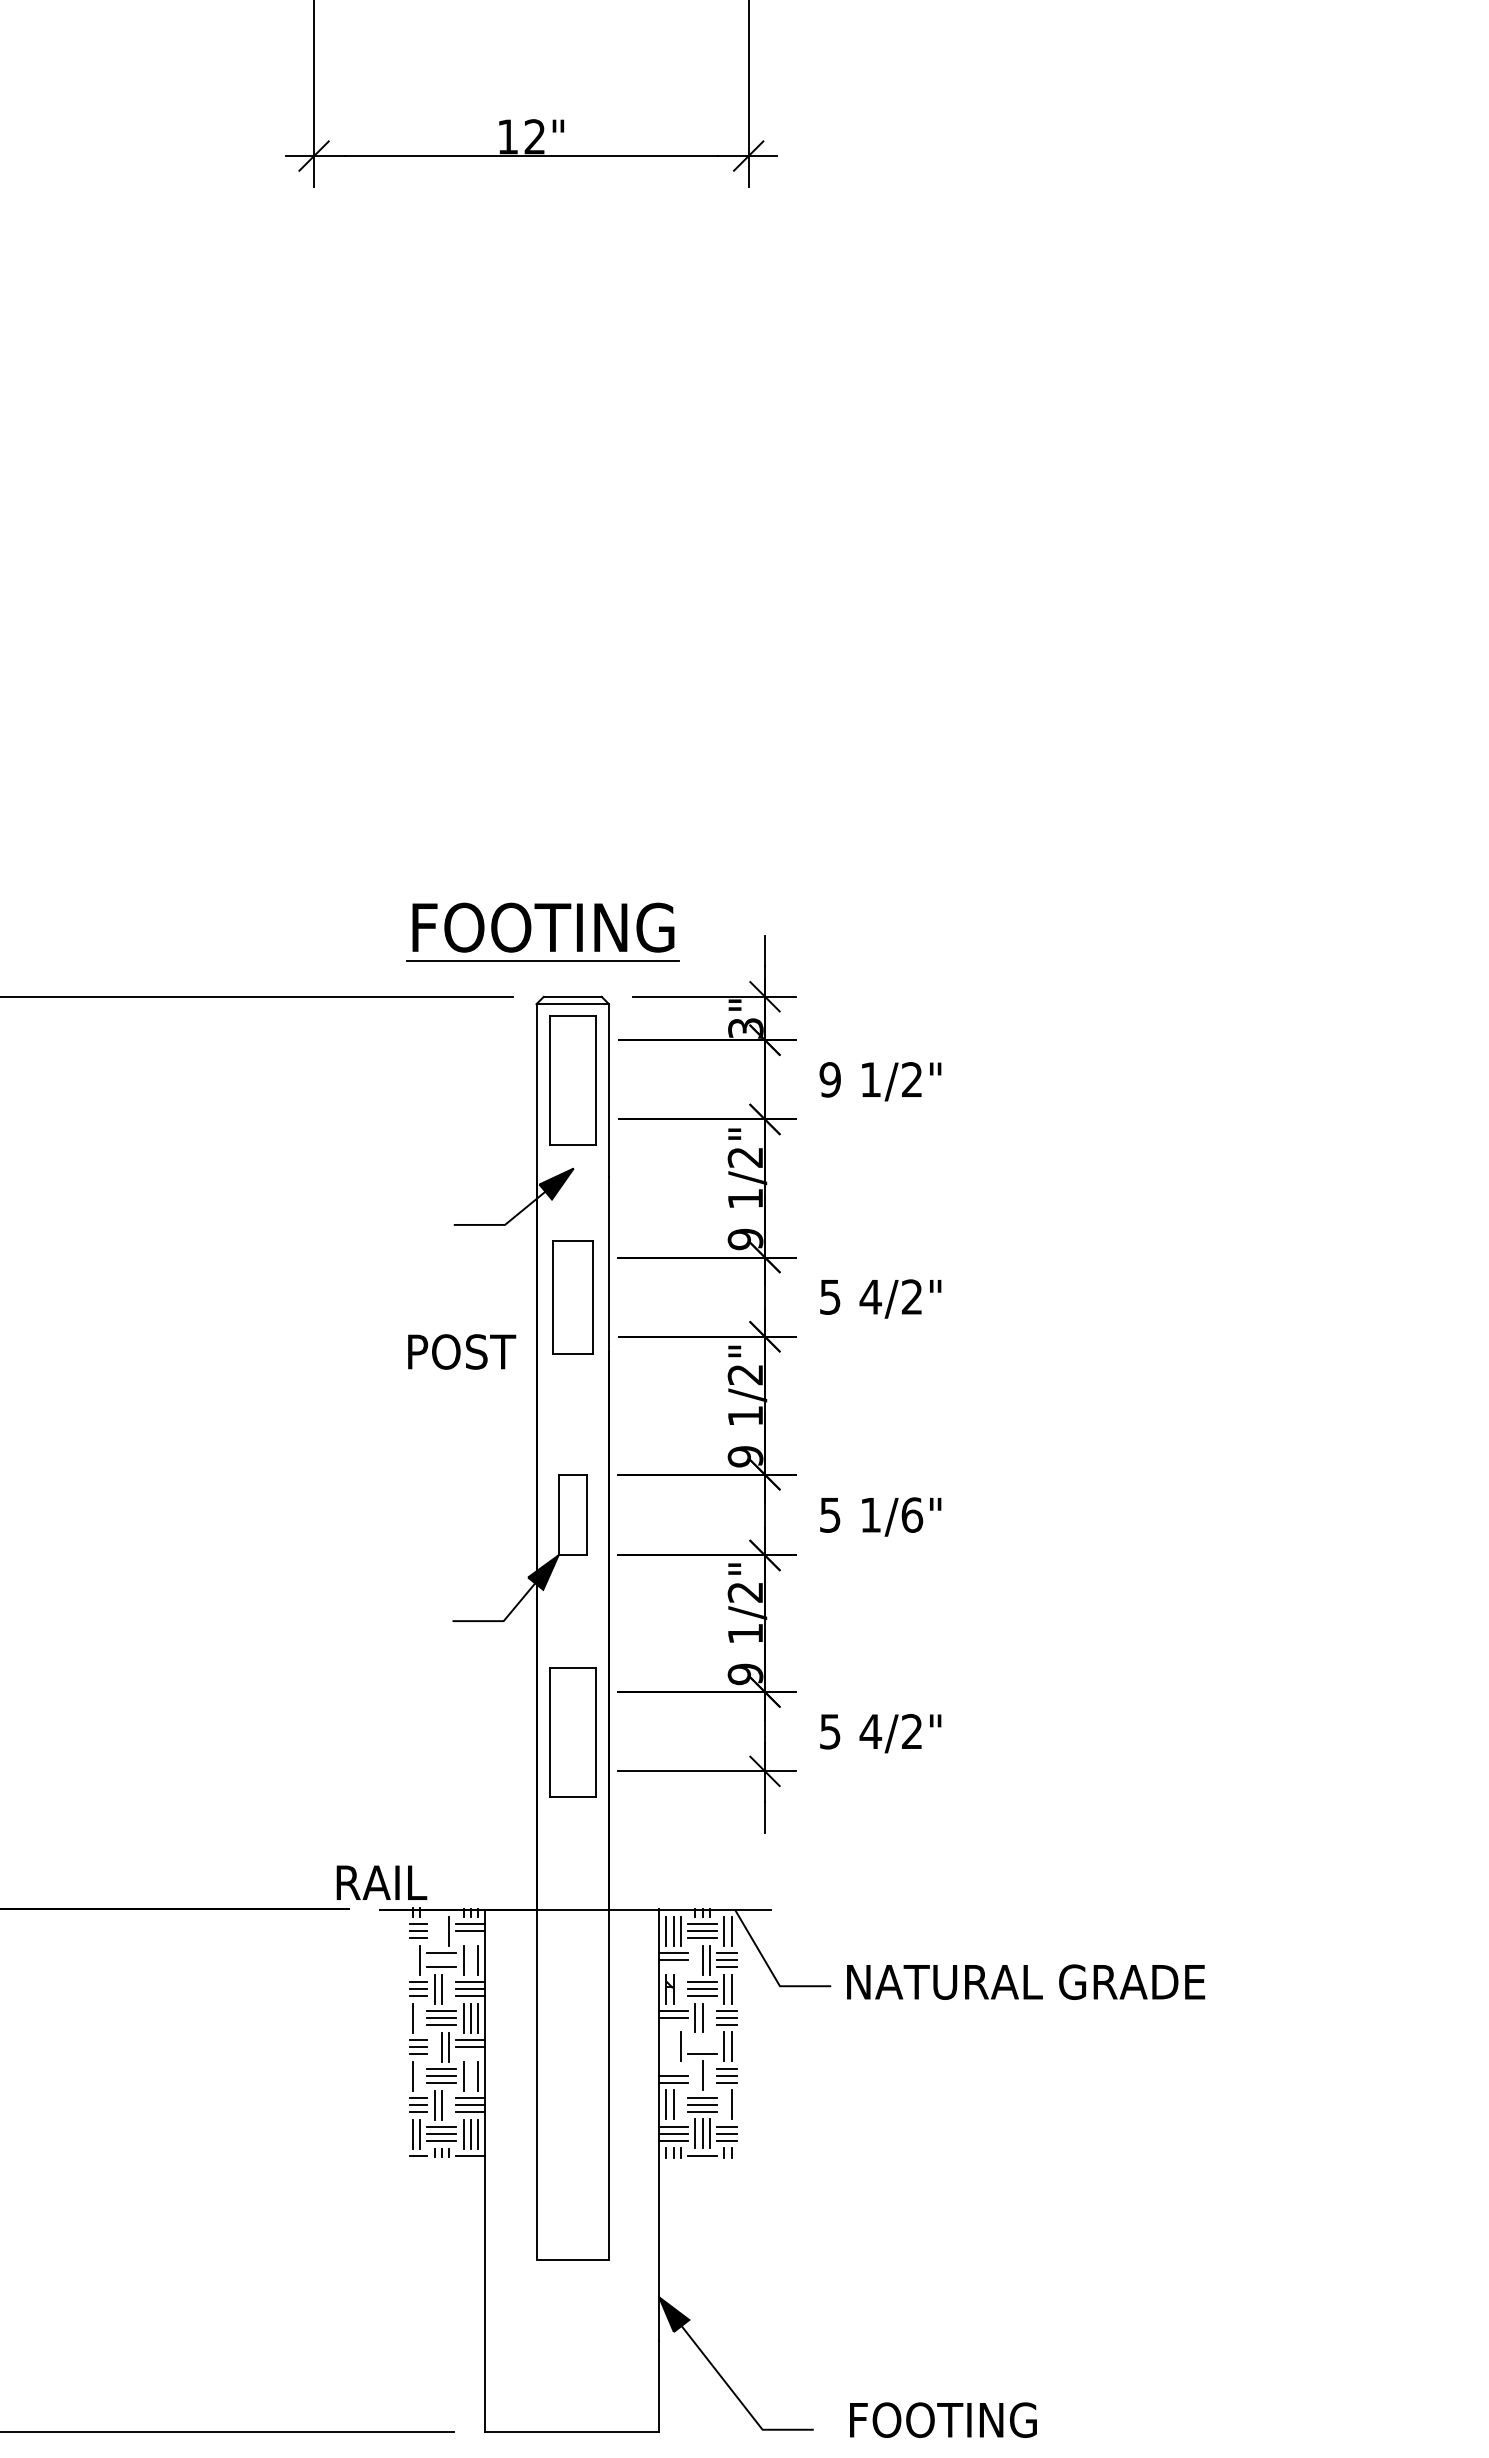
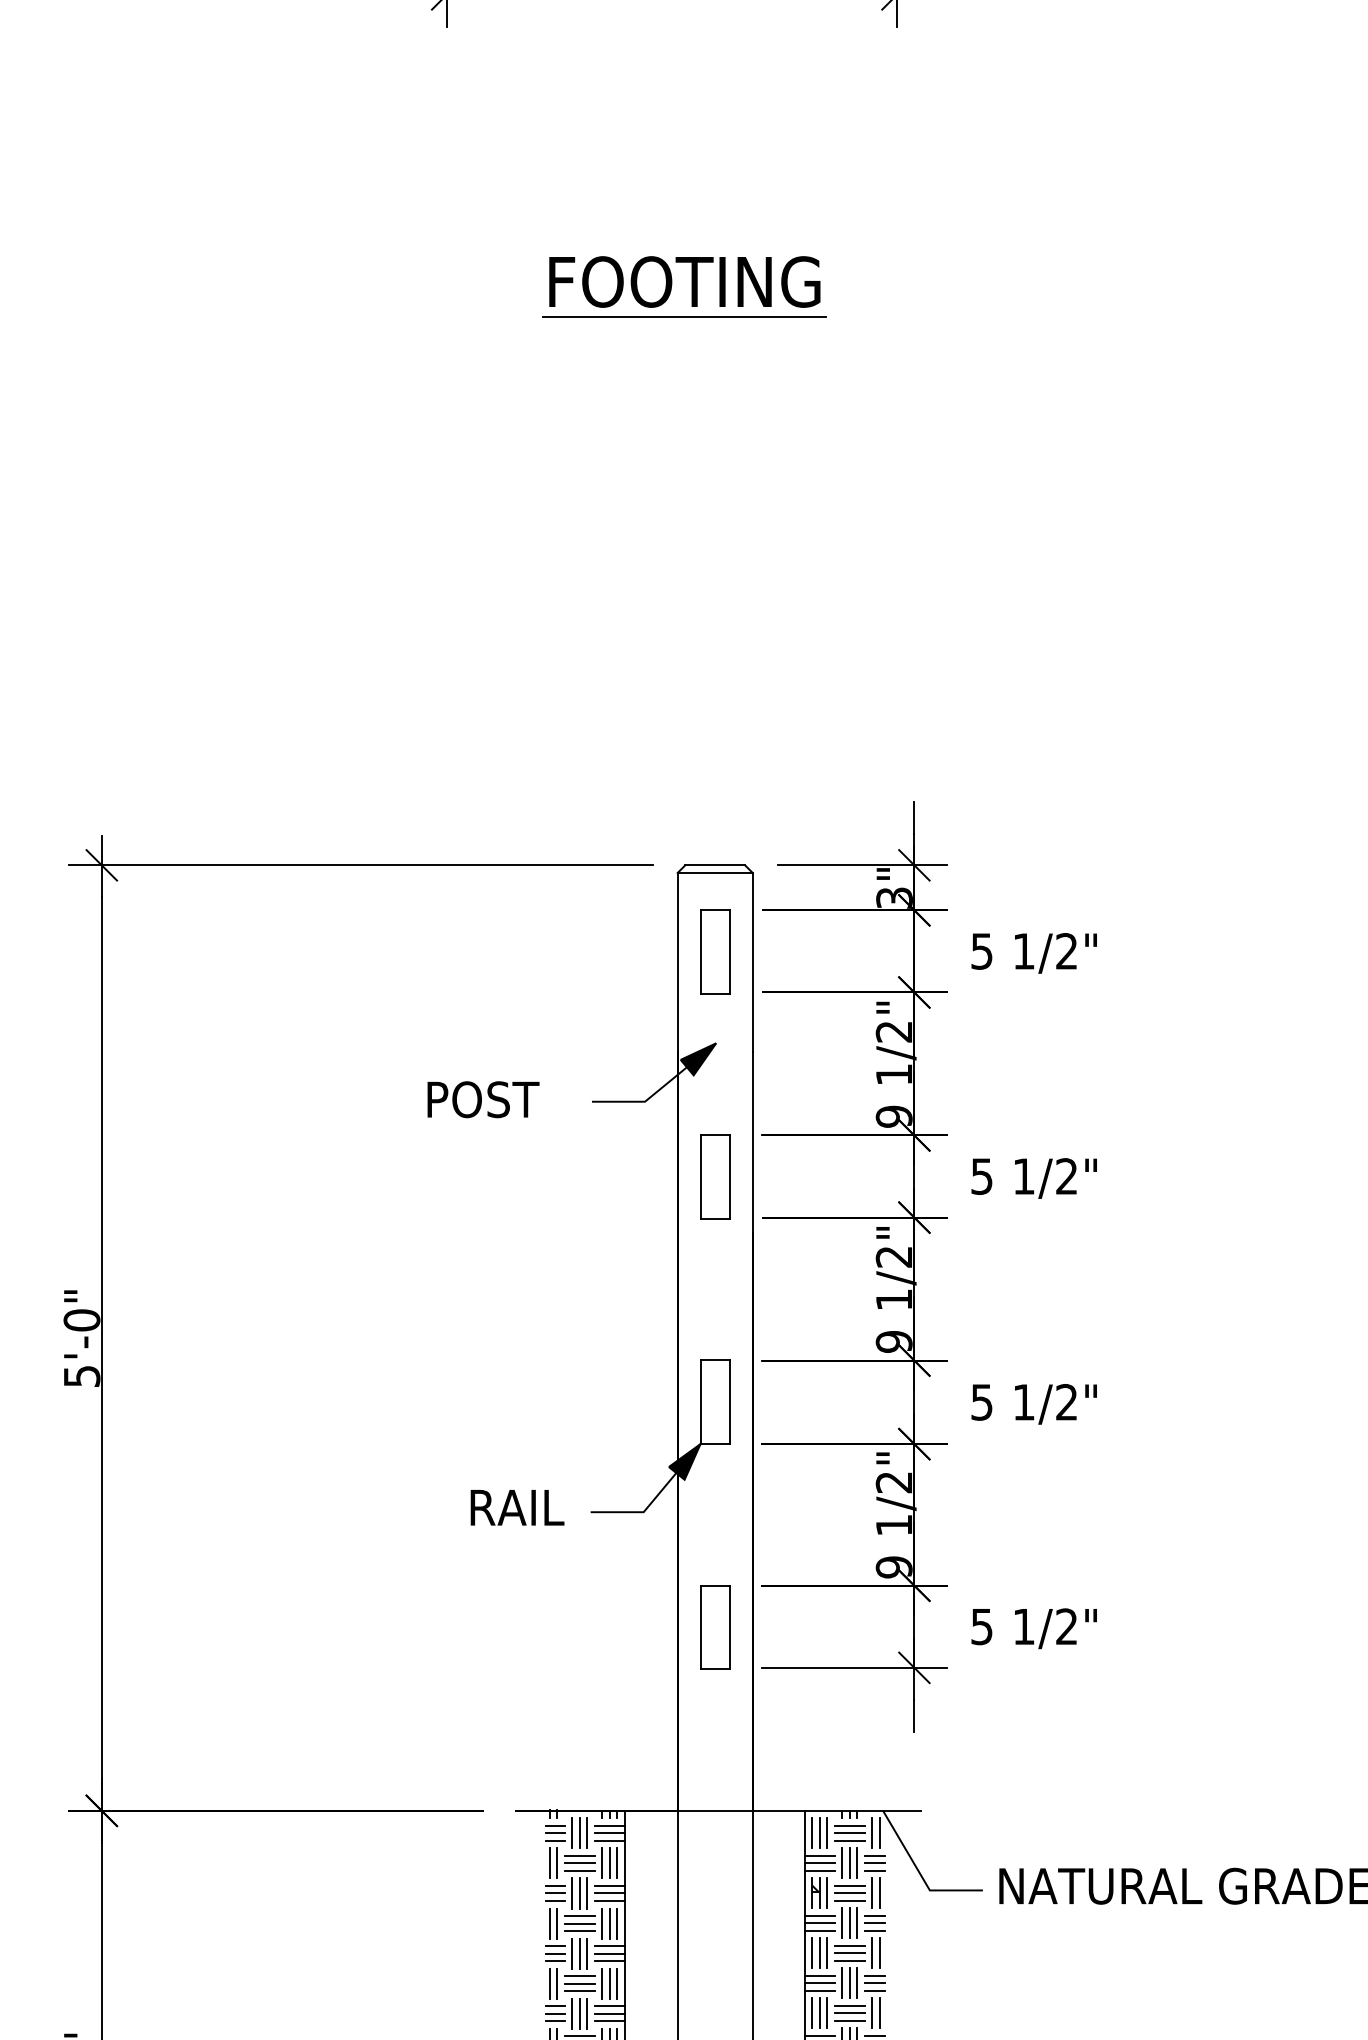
part: (550, 931) -> (692, 285), moved
text: (829, 1079) -> (981, 951), 9 -> 5
part: (572, 1080) -> (714, 952), size x0.62
part: (572, 1297) -> (714, 1176), size x0.71
text: (870, 1297) -> (1023, 1176), 4/2" -> 1/2"
text: (462, 1351) -> (483, 1099), moved
text: (912, 1514) -> (1067, 1401), 1/6" -> 1/2"
text: (870, 1731) -> (1023, 1626), 4/2" -> 1/2"
part: (572, 1732) -> (714, 1627), size x0.62
text: (381, 1882) -> (517, 1507), moved
line: (434, 1930) -> (571, 1832), added
line: (441, 1930) -> (579, 1832), added
line: (470, 1938) -> (609, 1840), added
line: (412, 1959) -> (549, 1862), added
line: (470, 1959) -> (609, 1862), added
line: (695, 1959) -> (842, 1862), added
line: (441, 1960) -> (579, 1863), added
line: (673, 1967) -> (819, 1871), added
line: (449, 1988) -> (587, 1892), added
line: (680, 1988) -> (826, 1892), added
line: (420, 2017) -> (557, 1922), added
line: (709, 2017) -> (856, 1922), added
line: (673, 2025) -> (819, 1931), added
line: (702, 2039) -> (849, 1945), added
line: (434, 2046) -> (571, 1952), added
line: (666, 2046) -> (812, 1952), added
line: (673, 2046) -> (819, 1952), added
line: (702, 2046) -> (849, 1952), added
line: (470, 2054) -> (609, 1961), added
line: (673, 2068) -> (819, 1975), added
line: (420, 2075) -> (557, 1982), added
line: (470, 2075) -> (609, 1982), added
line: (695, 2075) -> (842, 1982), added
line: (709, 2075) -> (856, 1982), added
line: (449, 2104) -> (587, 2012), added
line: (680, 2104) -> (826, 2012), added
line: (724, 2104) -> (872, 2012), added

